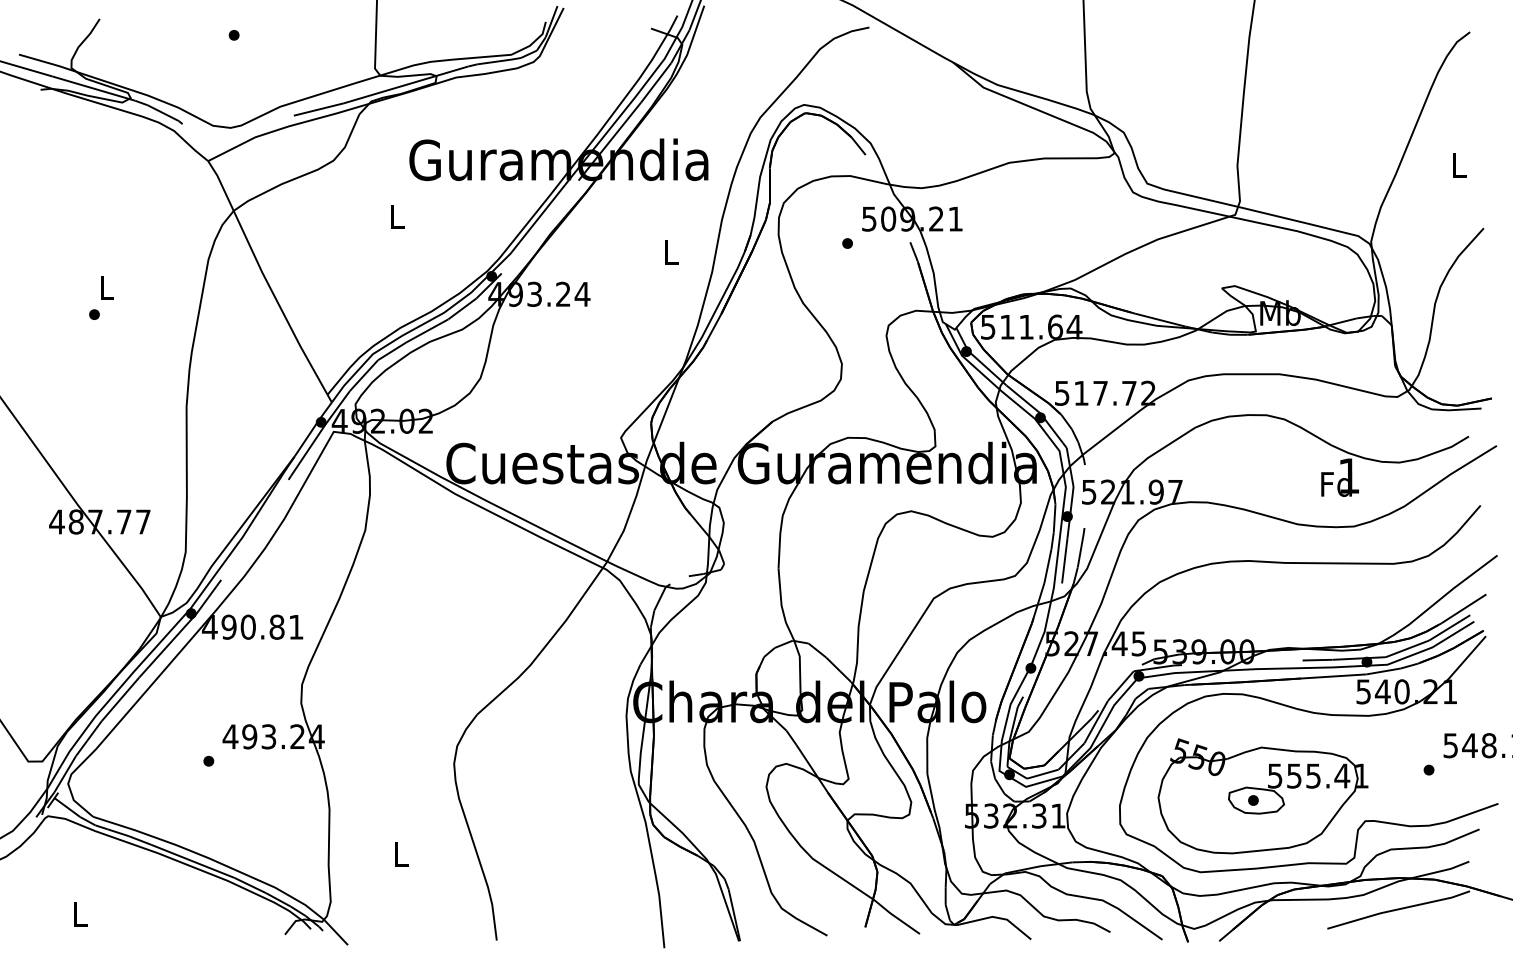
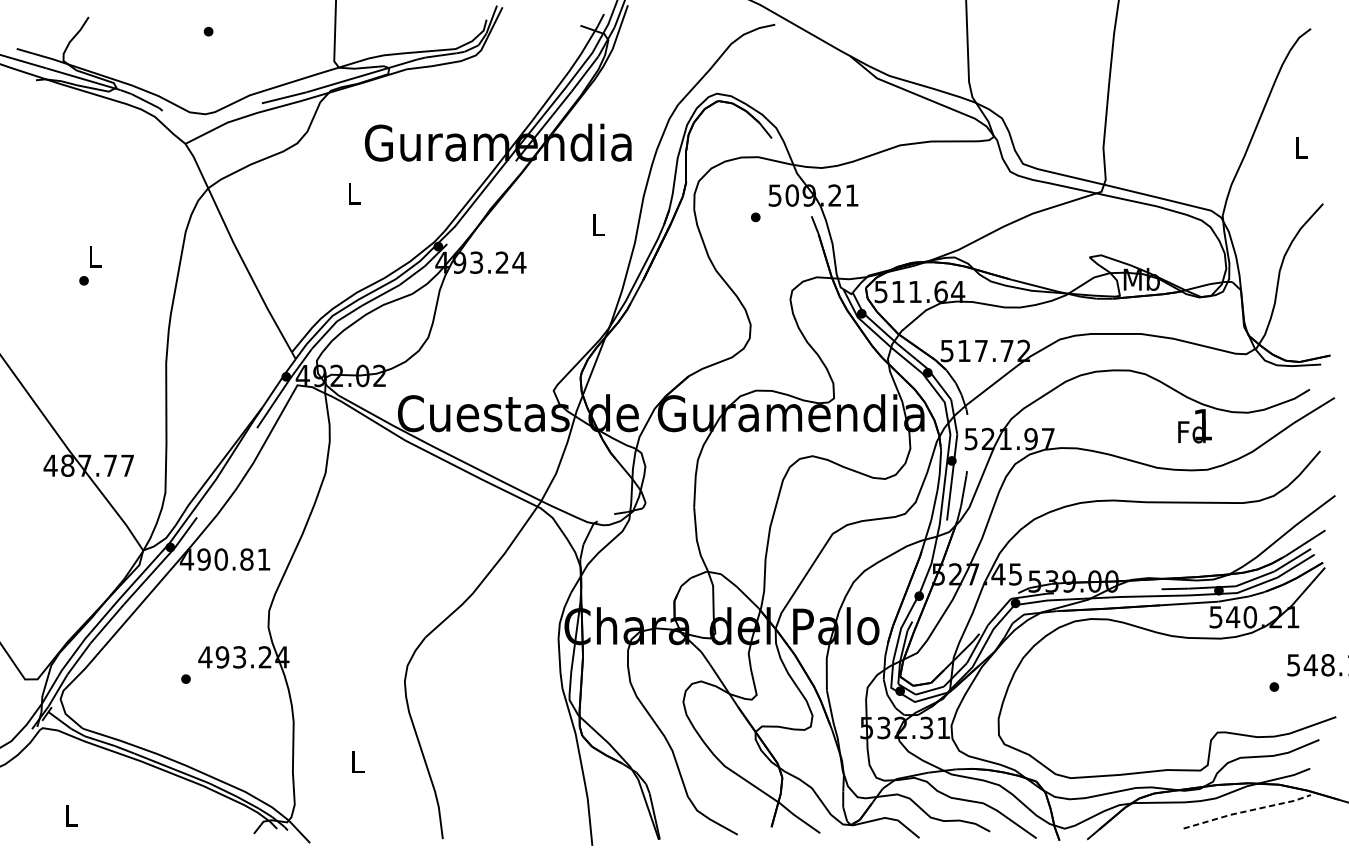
part: (1262, 796) -> (1125, 710), removed
line: (1398, 909) -> (1247, 811), solid -> dashed

